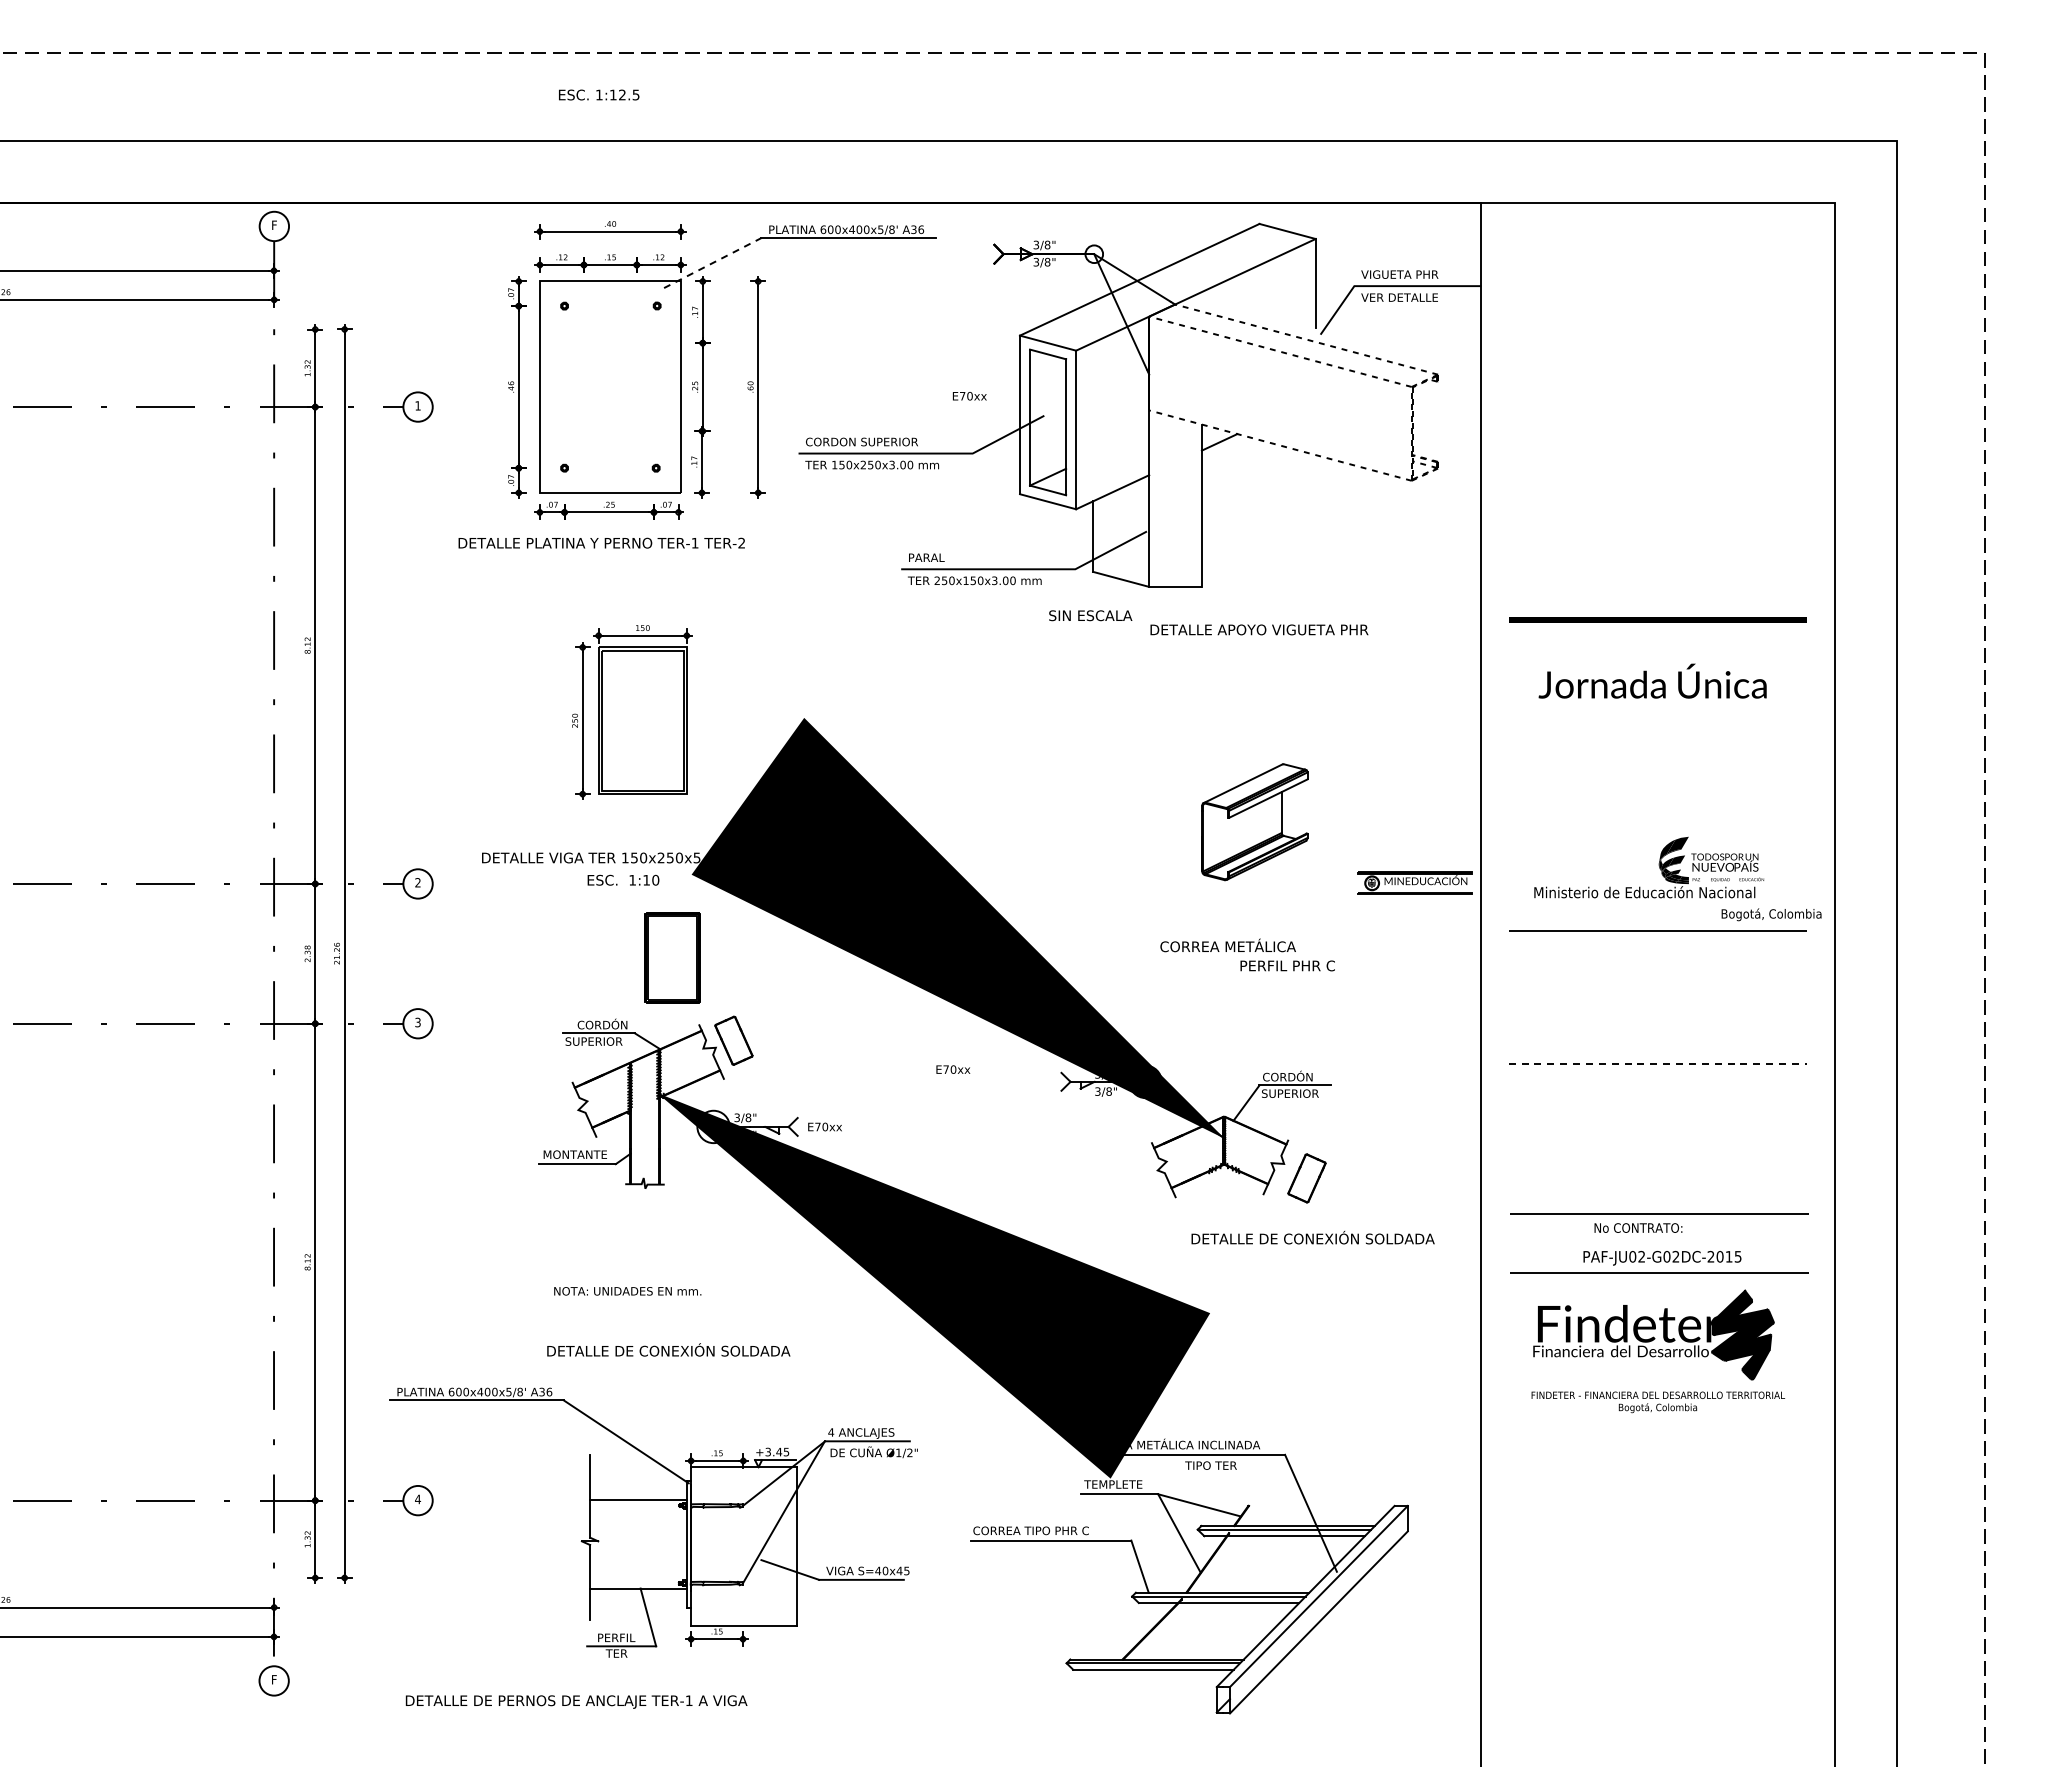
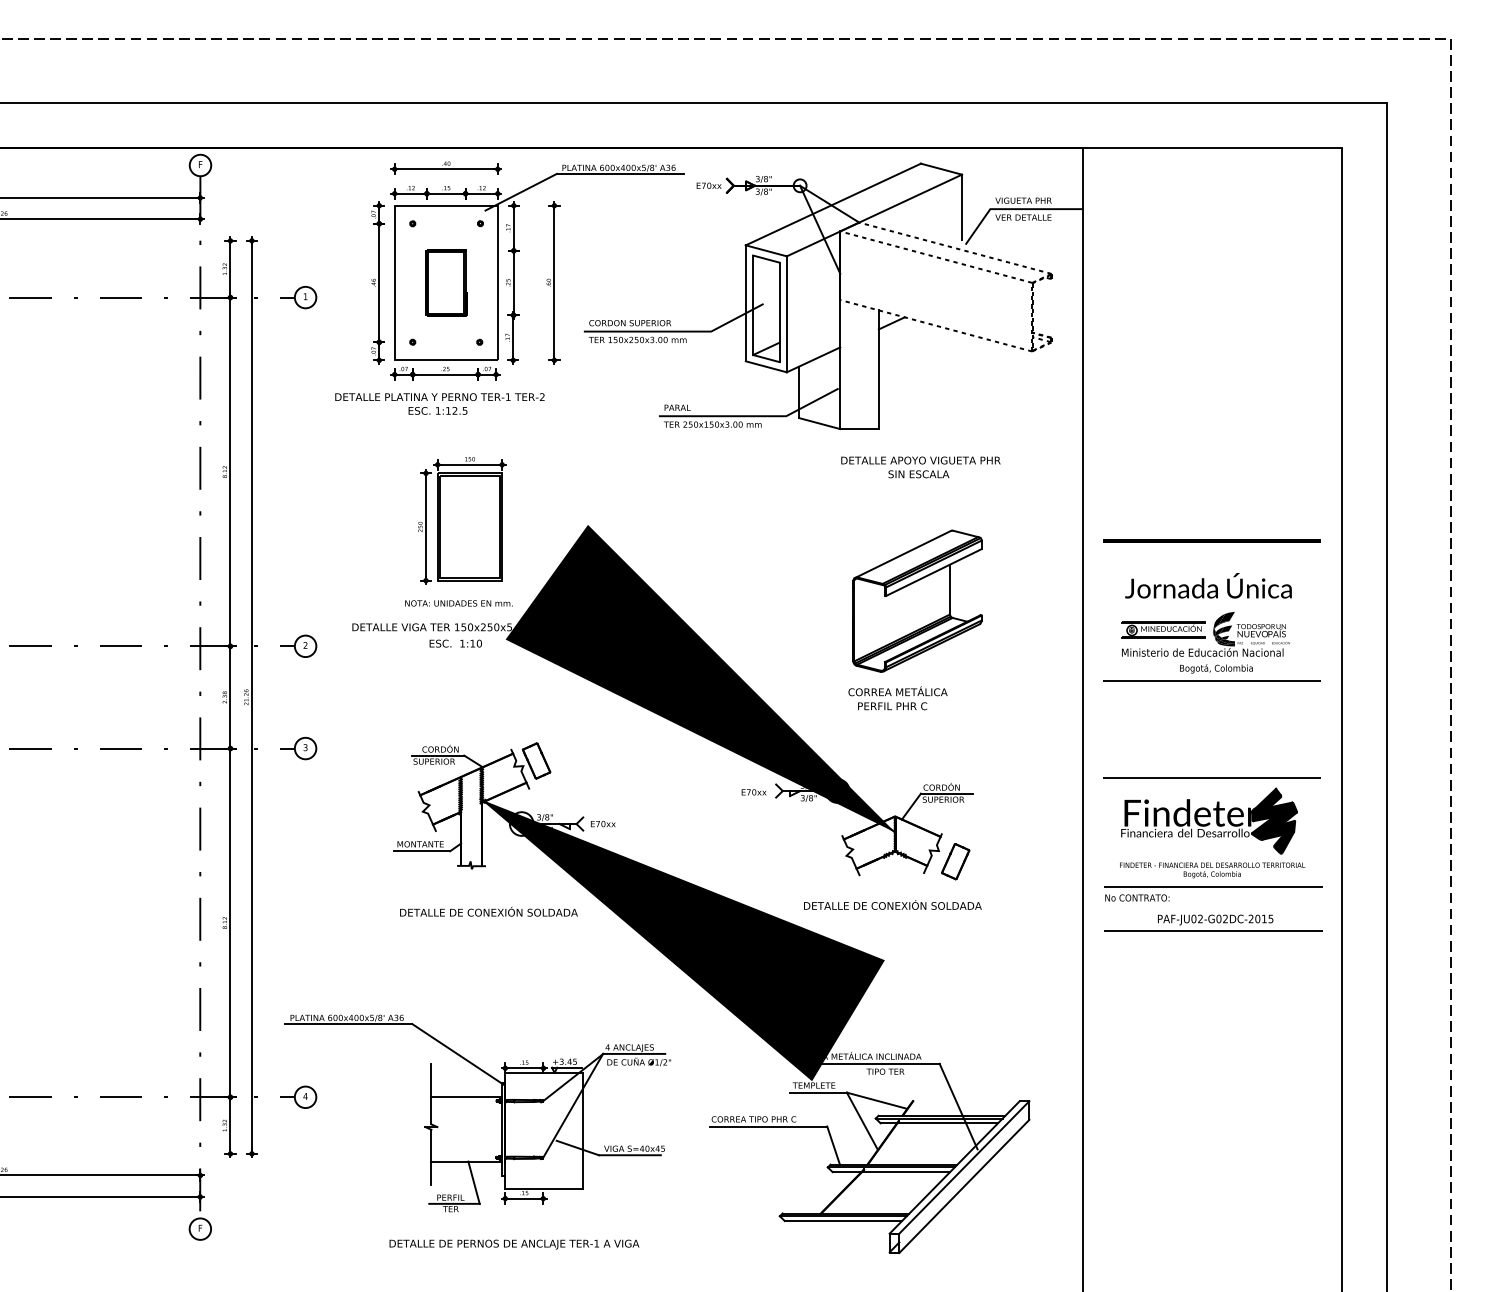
text: (599, 94) -> (438, 410), moved
line: (712, 263) -> (520, 192), dashed -> solid
text: (969, 396) -> (708, 186), moved
text: (1090, 615) -> (918, 474), moved
line: (1657, 619) -> (1212, 540), moved
text: (1652, 680) -> (1208, 585), moved
part: (1254, 821) -> (917, 600), size x1.67
part: (1414, 882) -> (1163, 629), moved
text: (1771, 914) -> (1216, 668), moved
part: (672, 957) -> (446, 282), moved
text: (1287, 965) -> (892, 705), moved
line: (1658, 1063) -> (1212, 777), dashed -> solid
text: (953, 1069) -> (754, 792), moved
text: (1638, 1227) -> (1137, 897), moved
text: (1312, 1237) -> (892, 904), moved
text: (627, 1291) -> (458, 603), moved
text: (668, 1349) -> (488, 911), moved
part: (1657, 1351) -> (1212, 833), moved
text: (576, 1701) -> (514, 1244), moved

